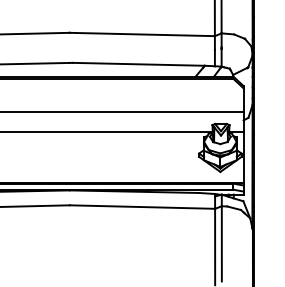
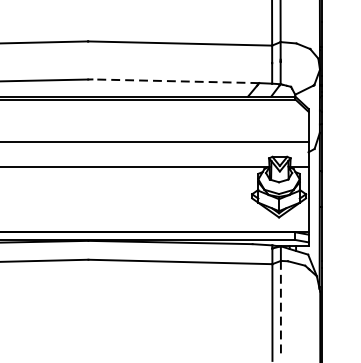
line: (138, 64) -> (175, 81), solid -> dashed
line: (221, 243) -> (280, 308), solid -> dashed

